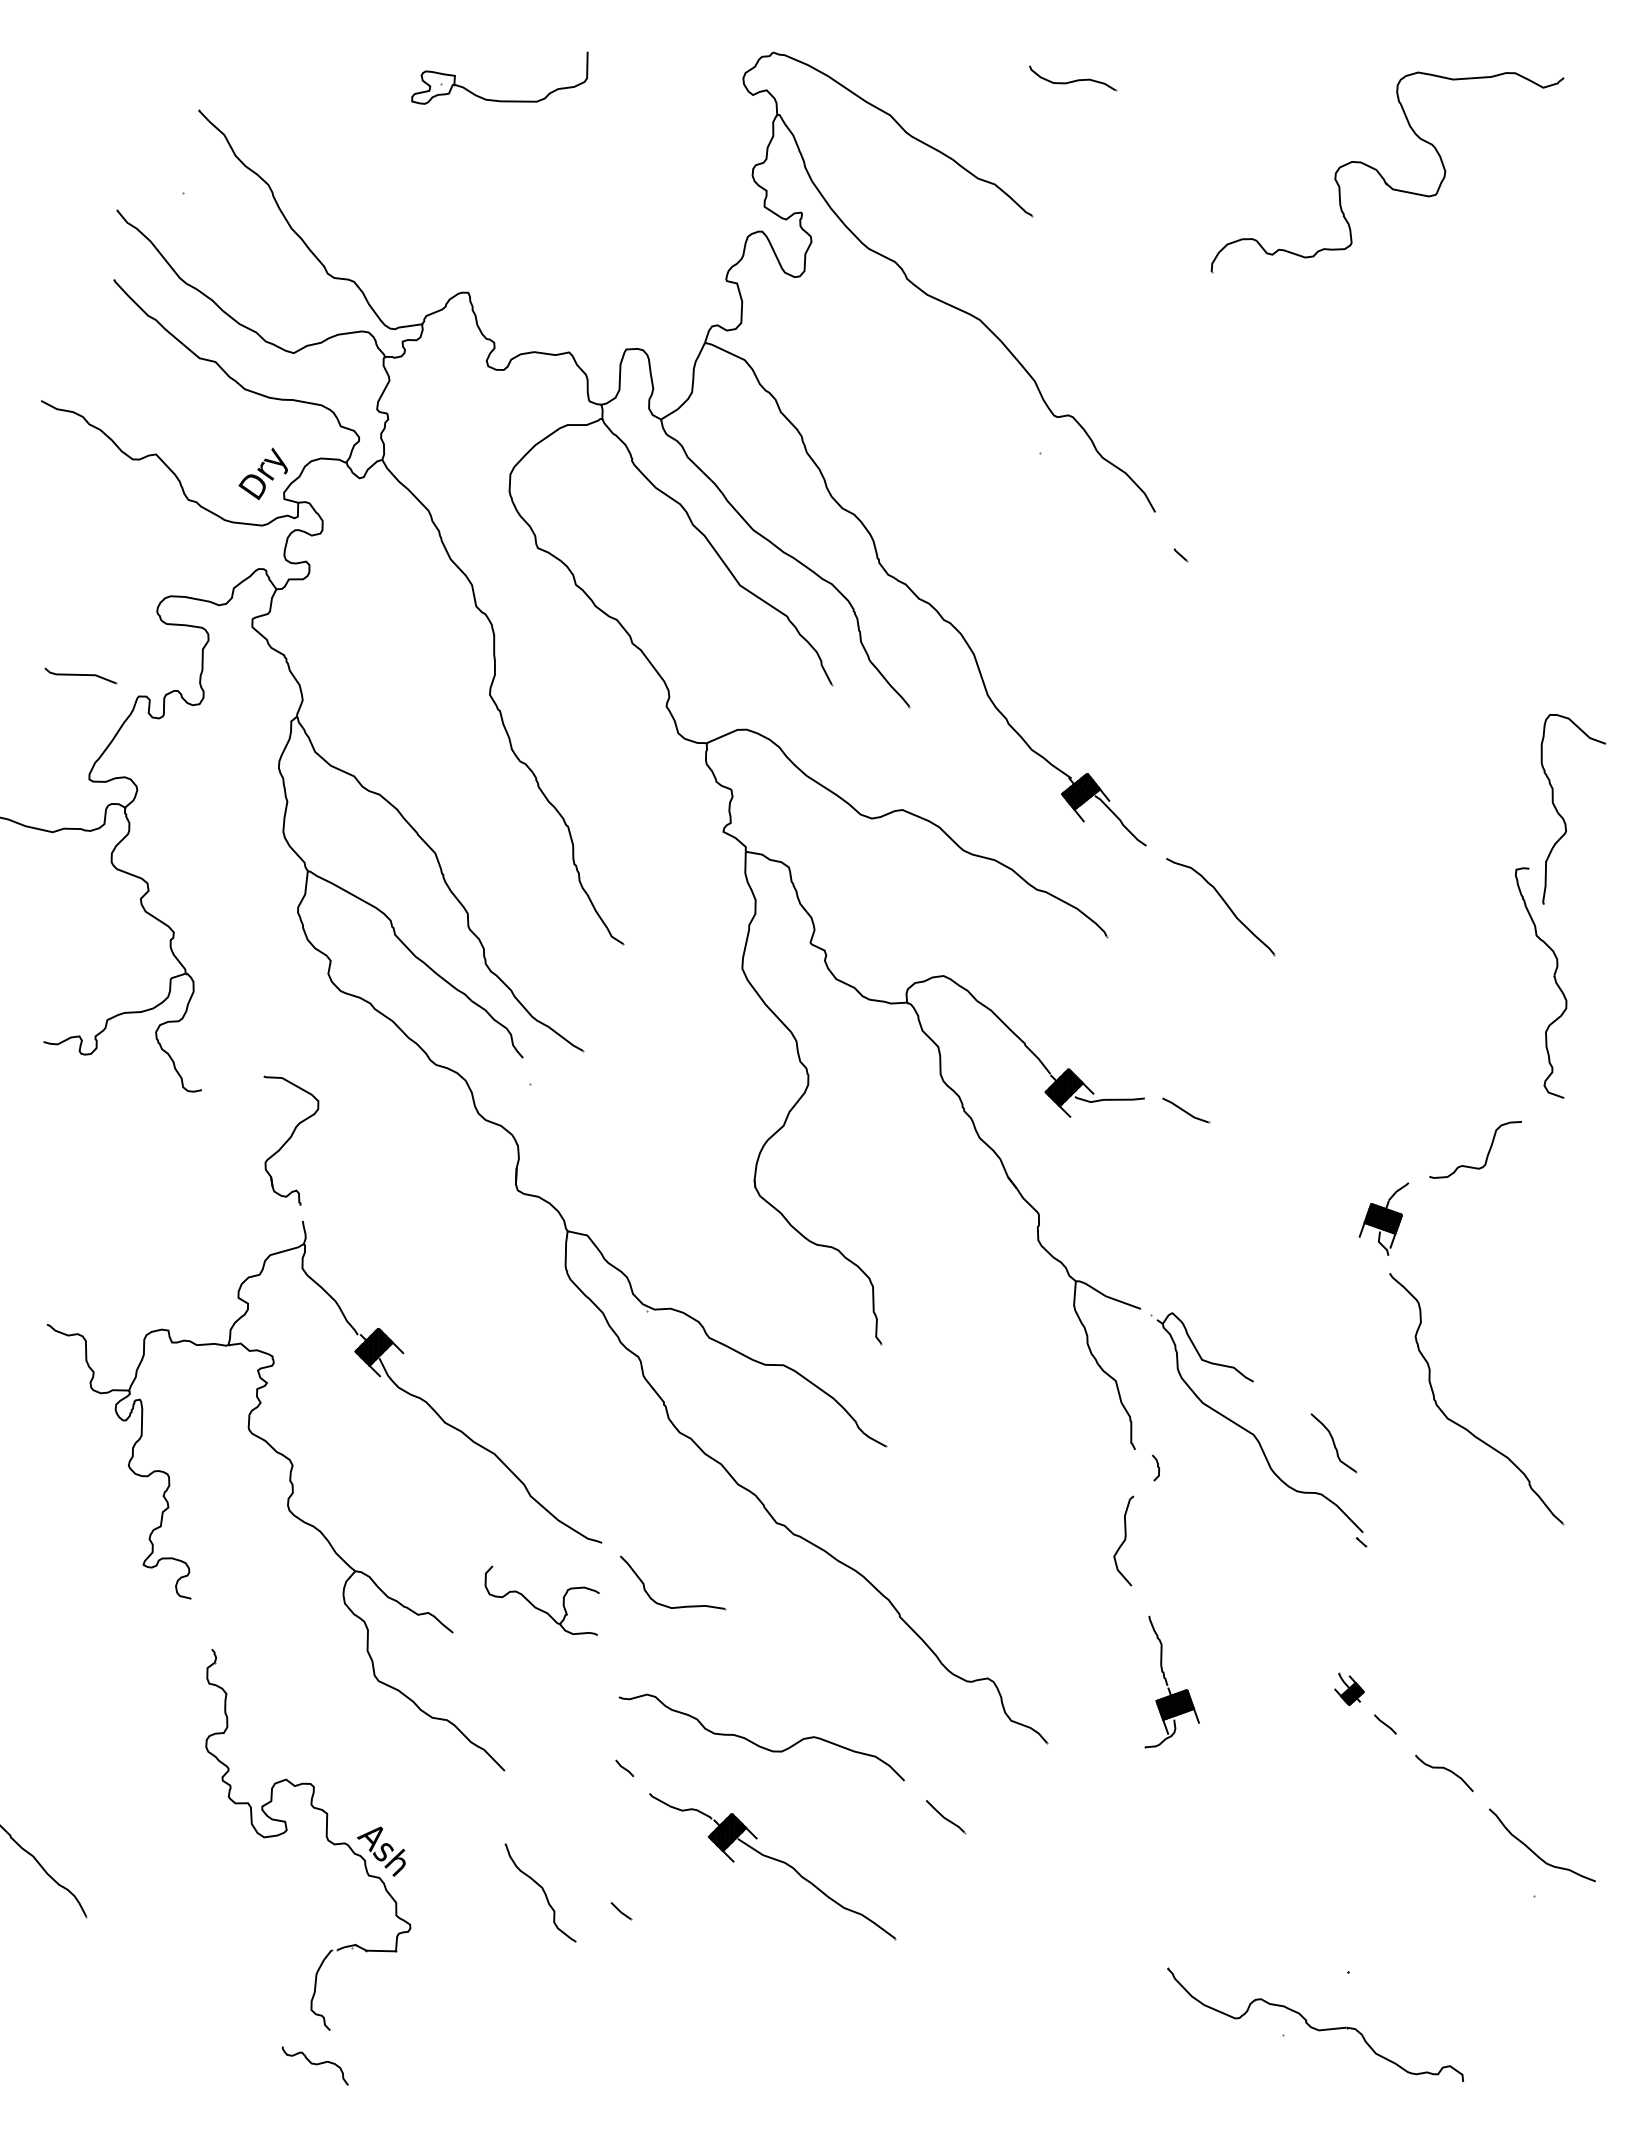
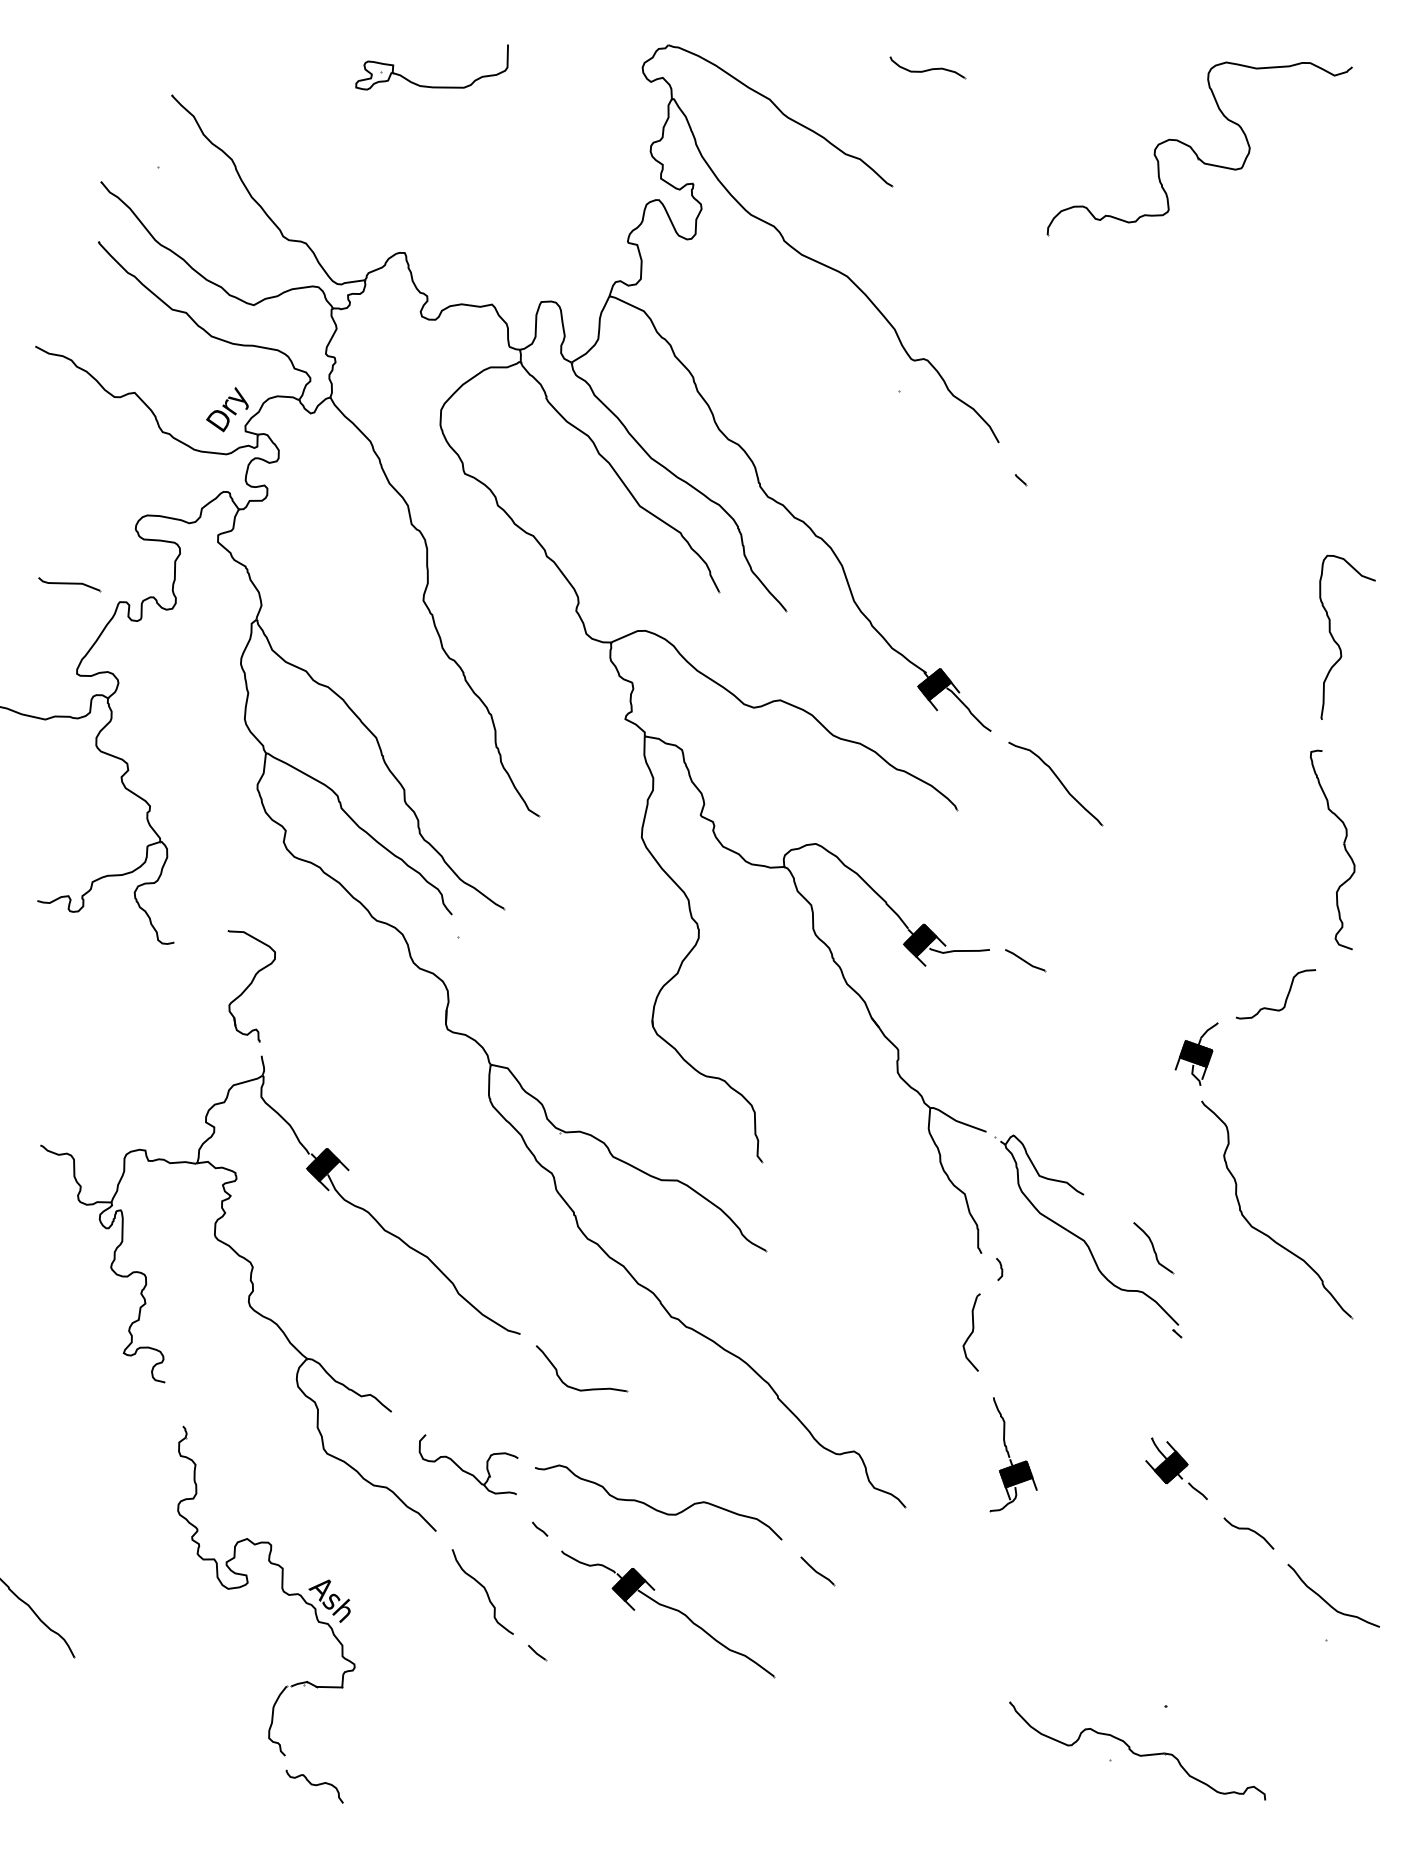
curve: (1563, 817) -> (1339, 644), moved
part: (537, 1607) -> (464, 1470), moved
part: (1349, 1689) -> (1166, 1461), size x1.67
curve: (542, 1890) -> (484, 1589), moved
curve: (314, 2064) -> (314, 1785), moved

